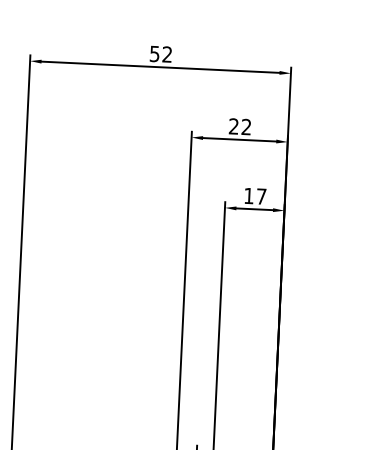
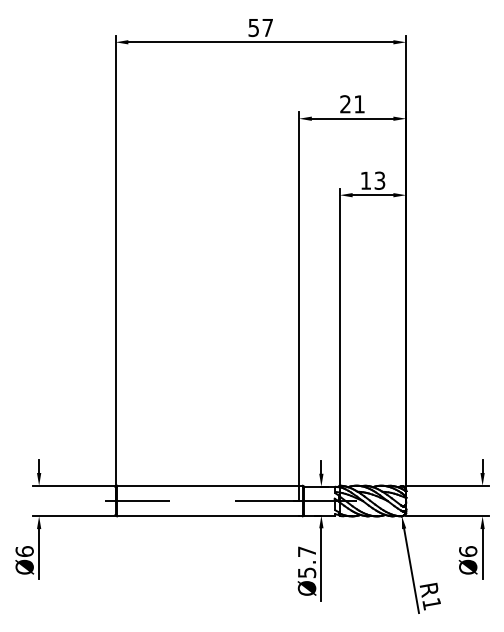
text: (167, 54) -> (267, 27), 52 -> 57
text: (246, 127) -> (359, 104), 22 -> 21
text: (261, 196) -> (379, 180), 17 -> 13

